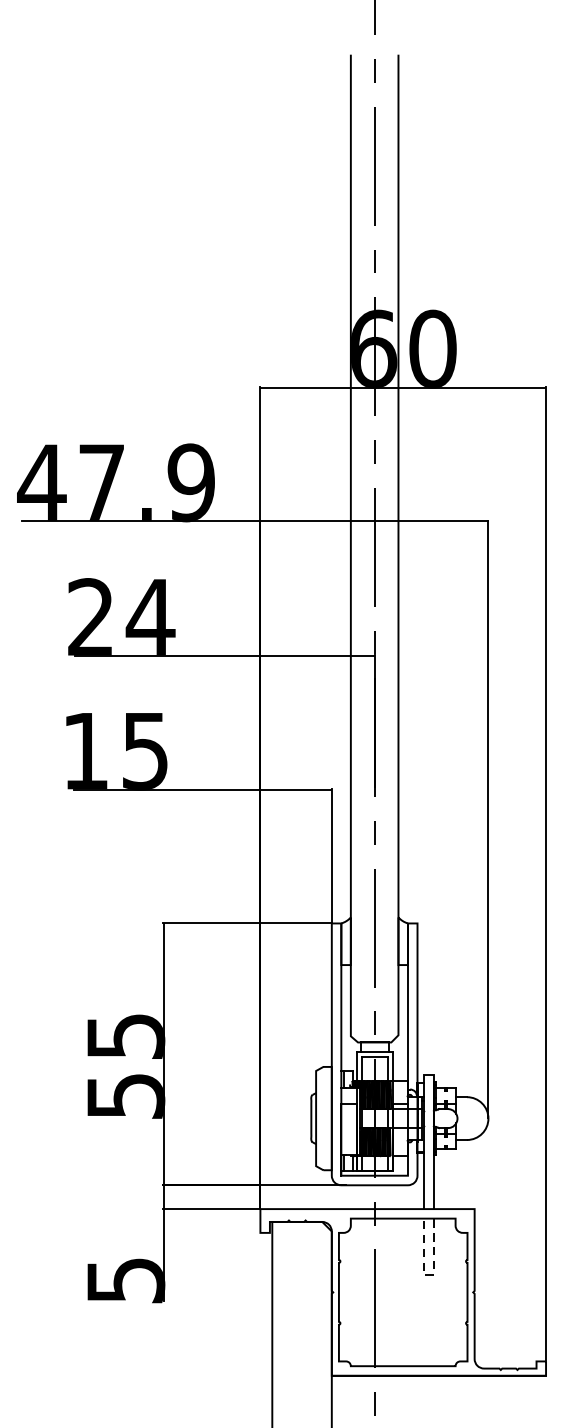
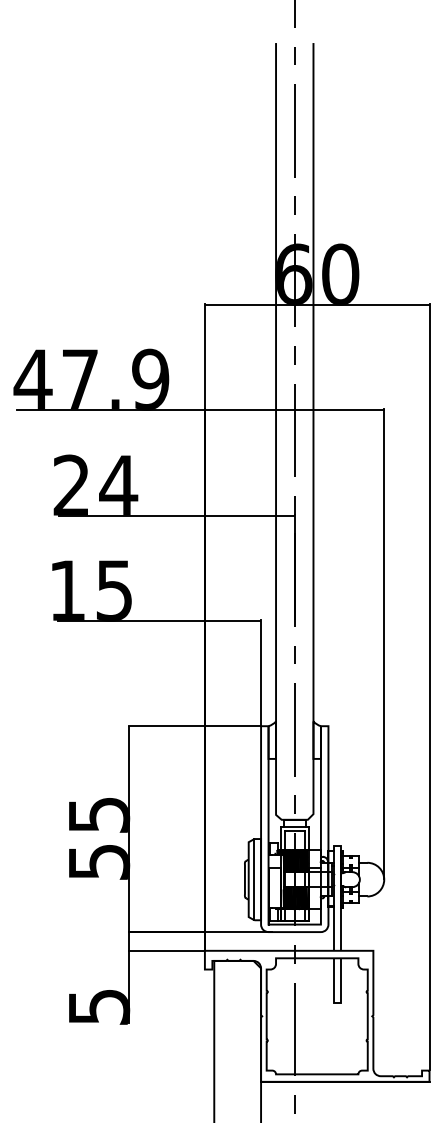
line: (323, 1118) -> (254, 879), added
line: (429, 1274) -> (337, 1002), dashed -> solid

